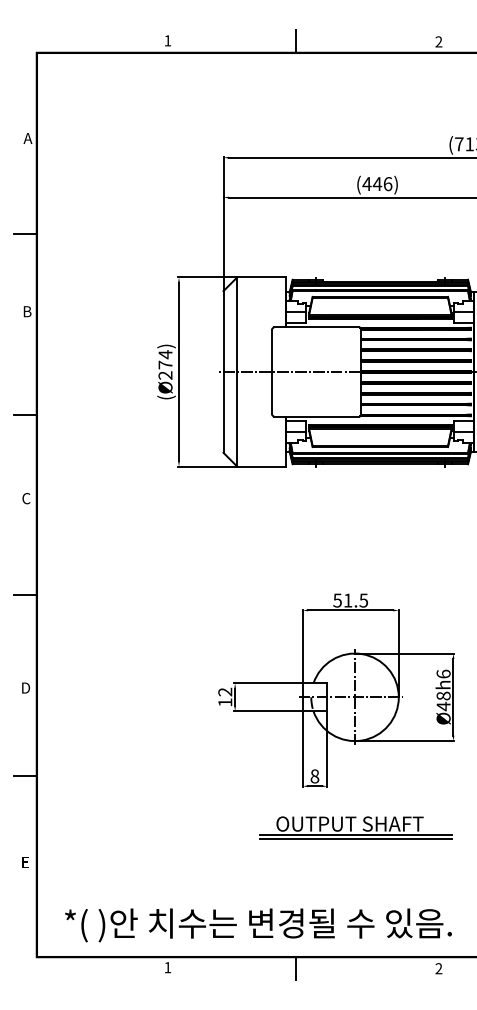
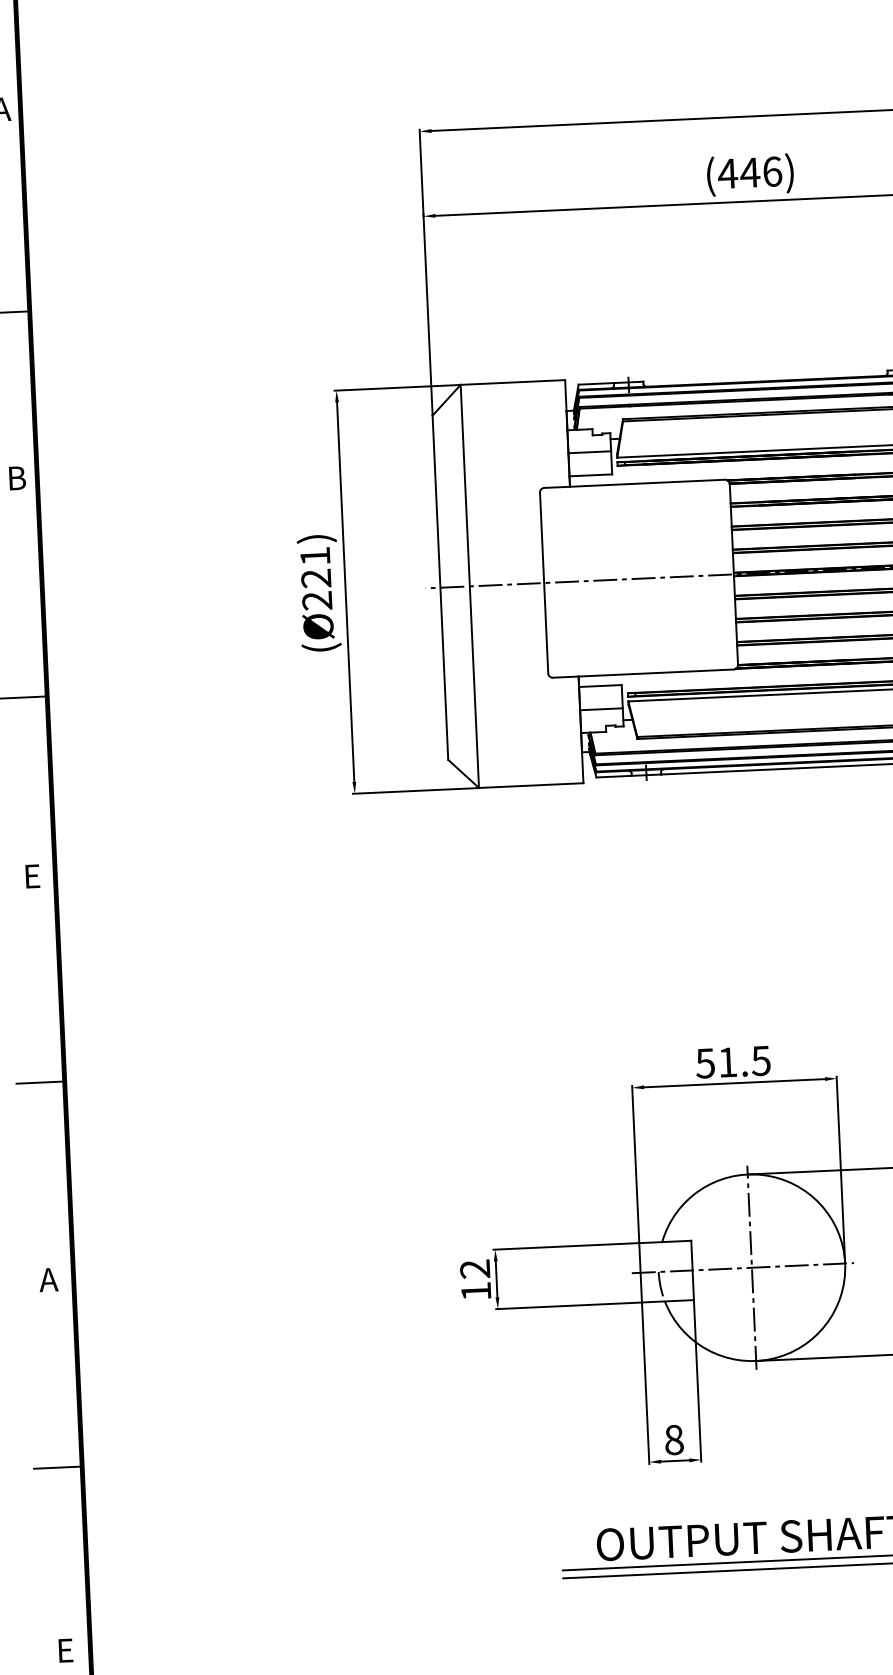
text: (165, 359) -> (315, 566), (Ø274) -> (Ø221)
text: (26, 498) -> (33, 876), C -> E
text: (25, 687) -> (49, 1278), D -> A

